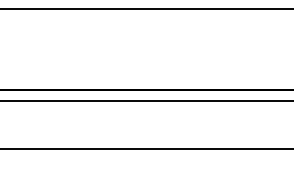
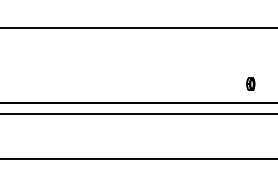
part: (278, 68) -> (250, 83), added

